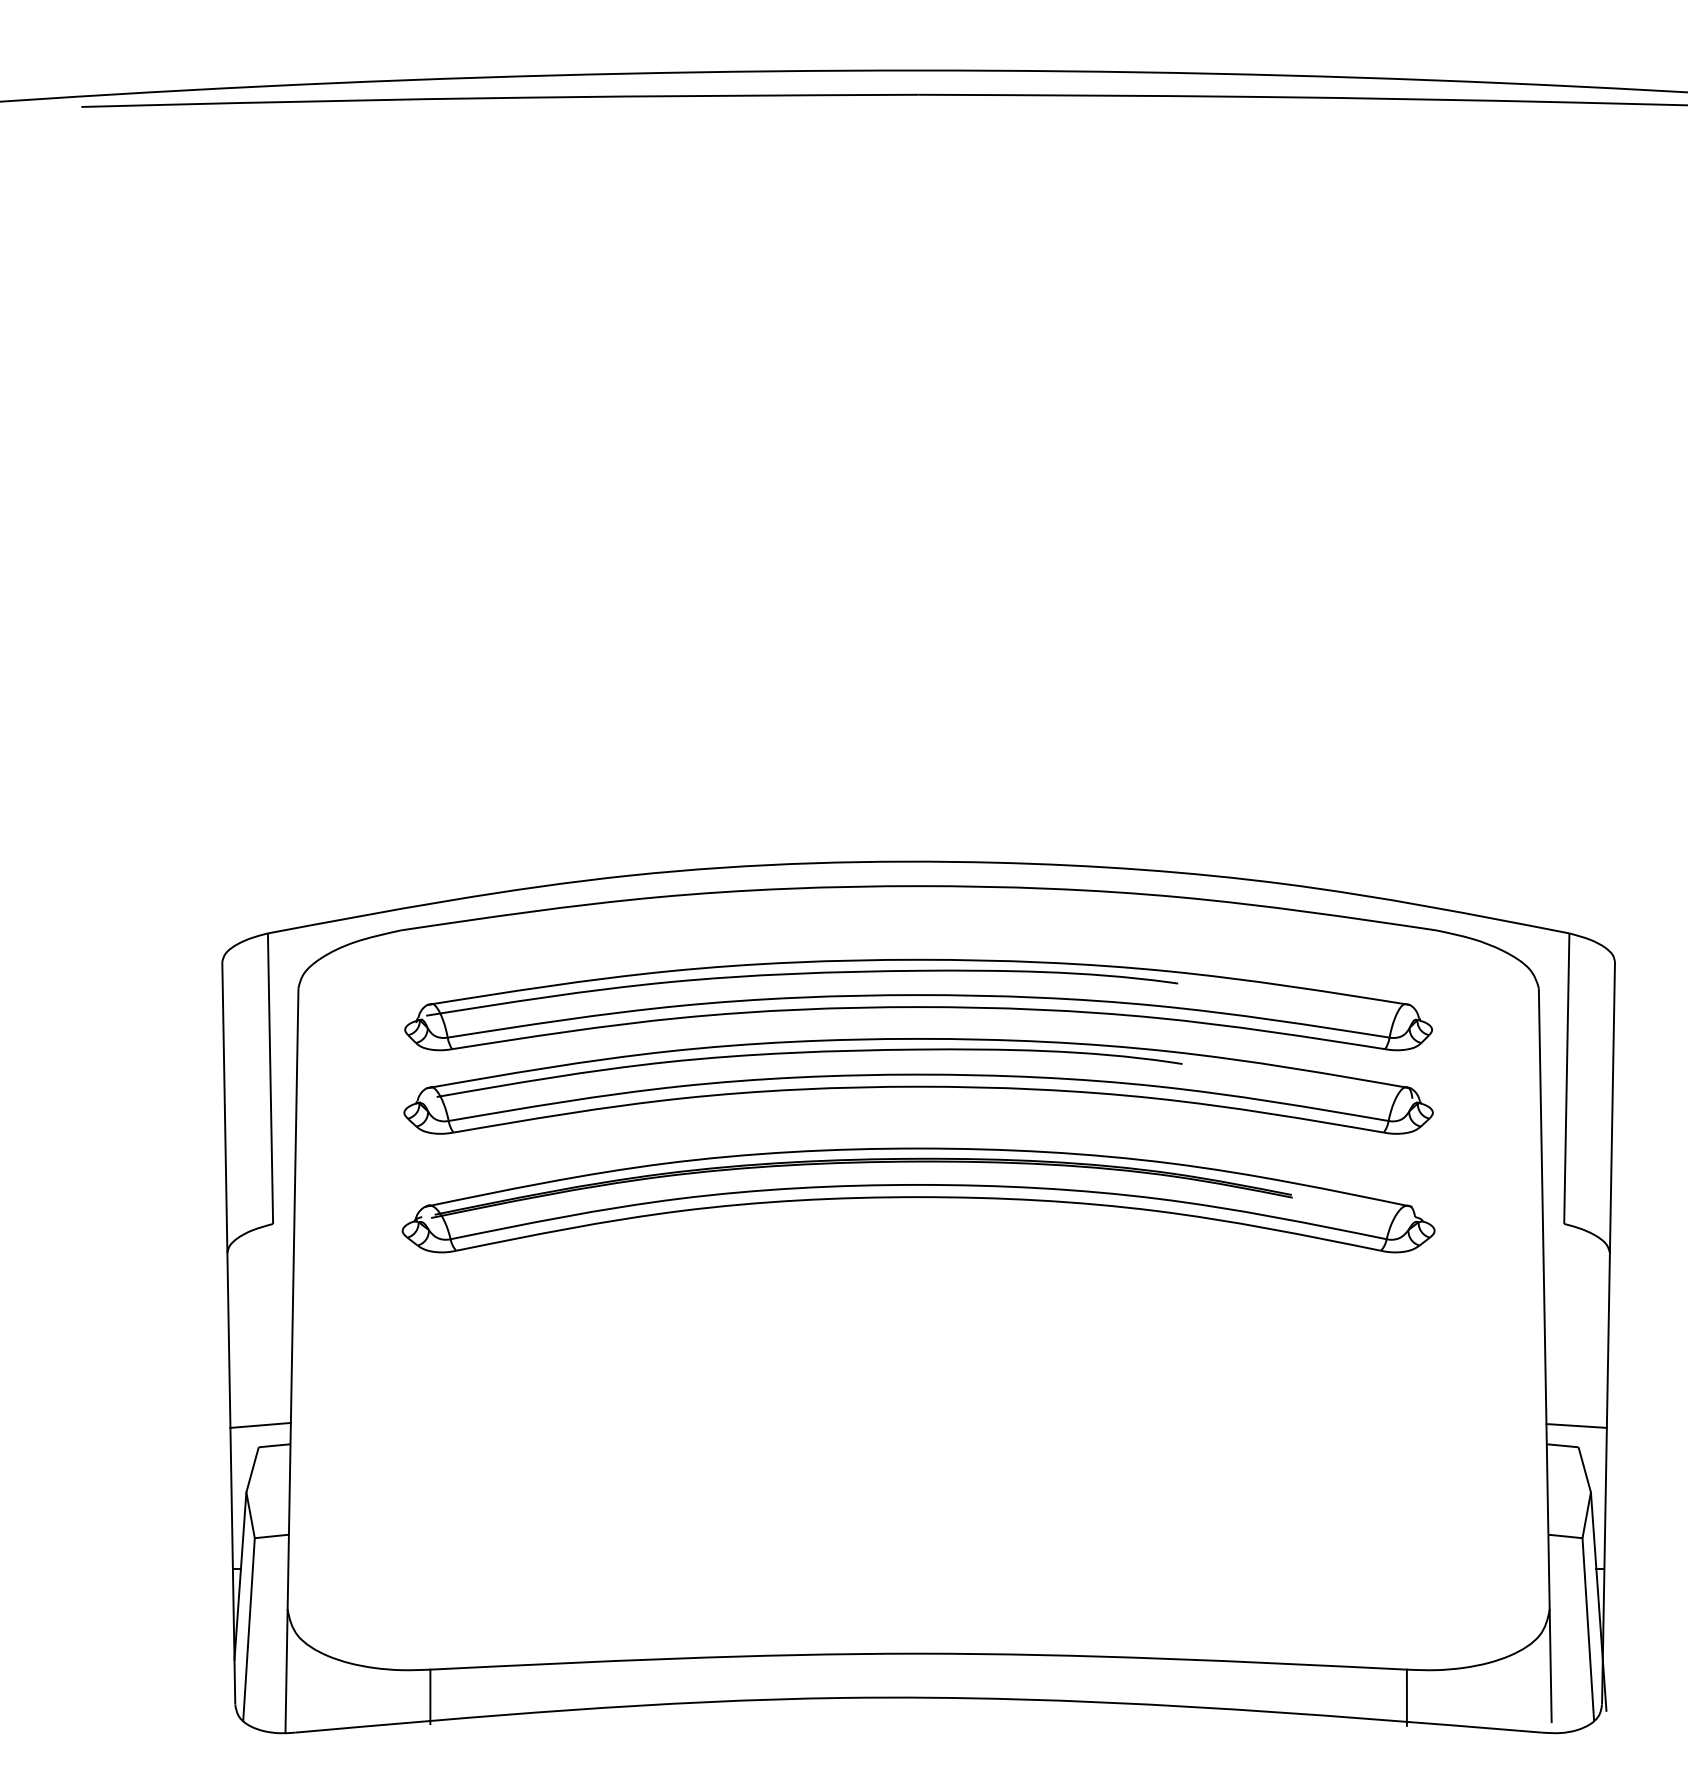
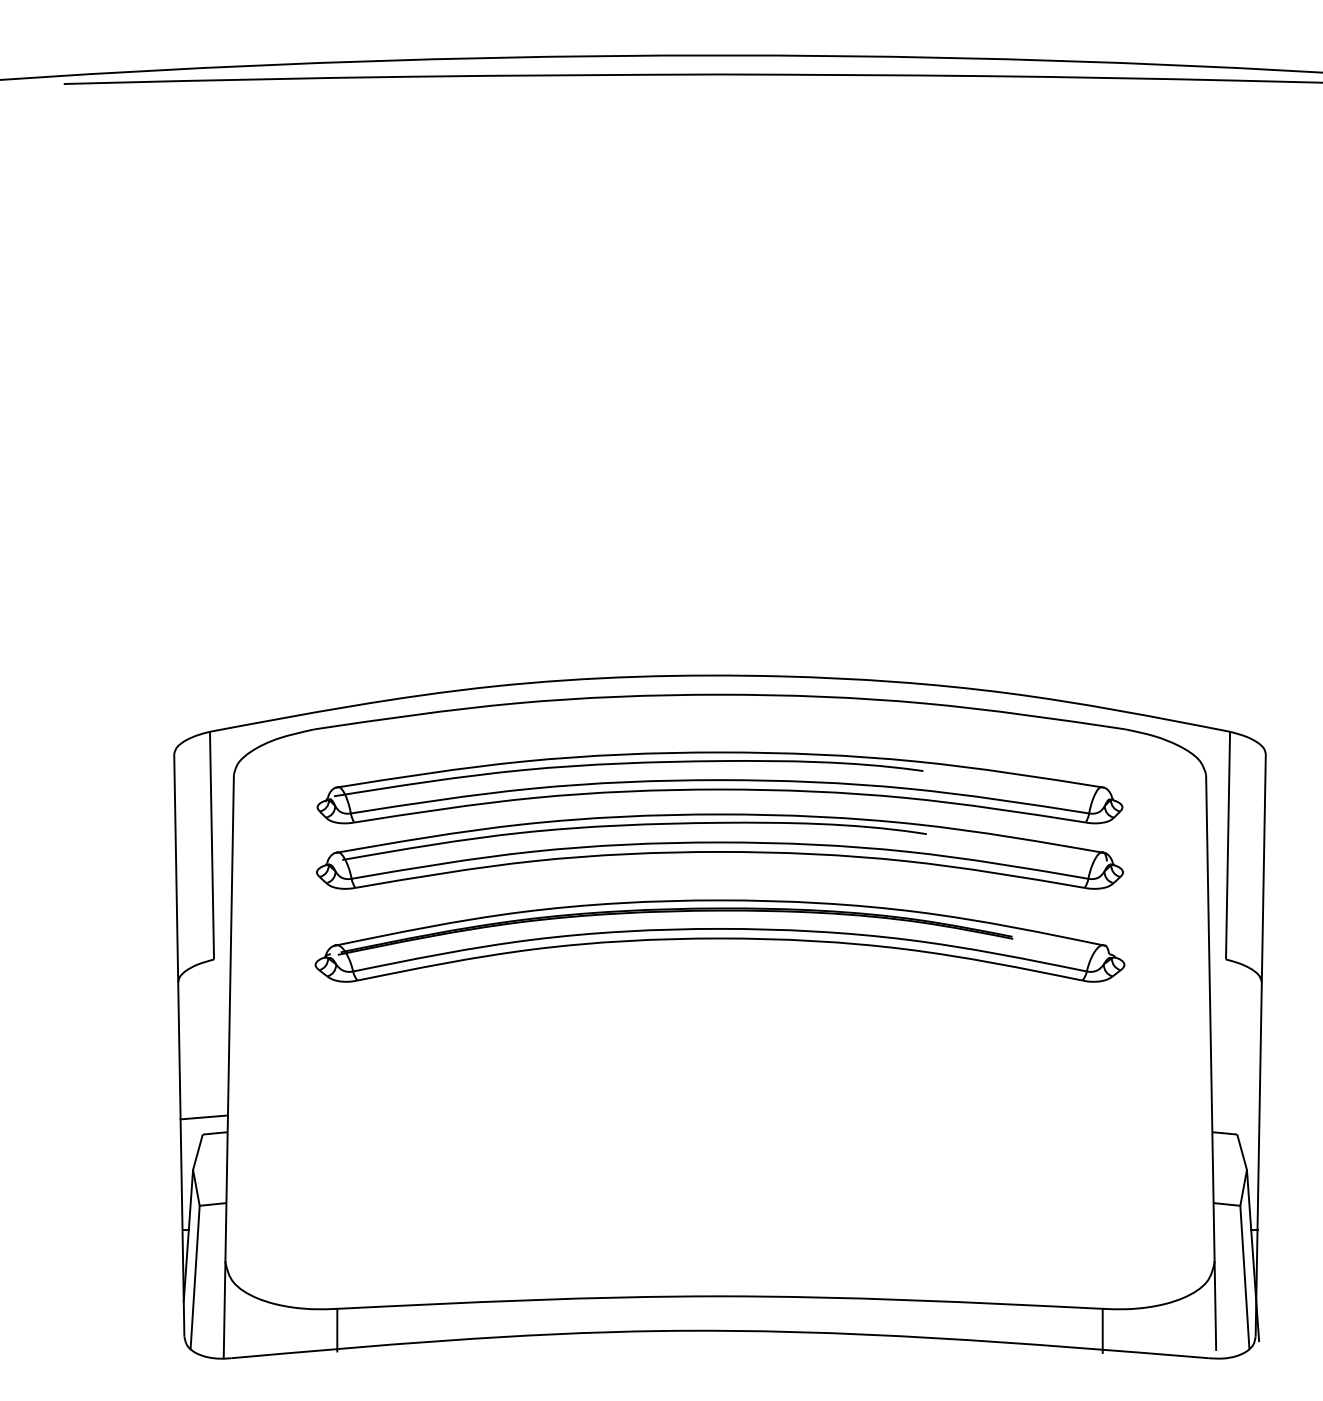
line: (1576, 1425) -> (1235, 1117), removed

